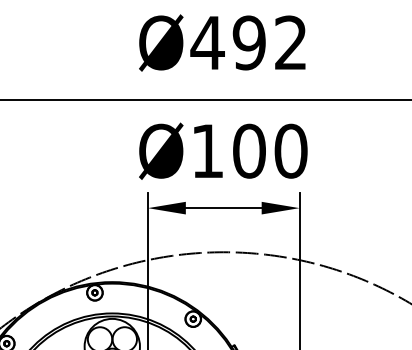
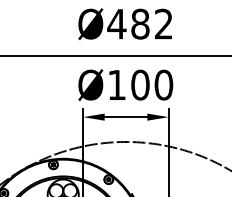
text: (249, 41) -> (140, 23), Ø492 -> Ø482

